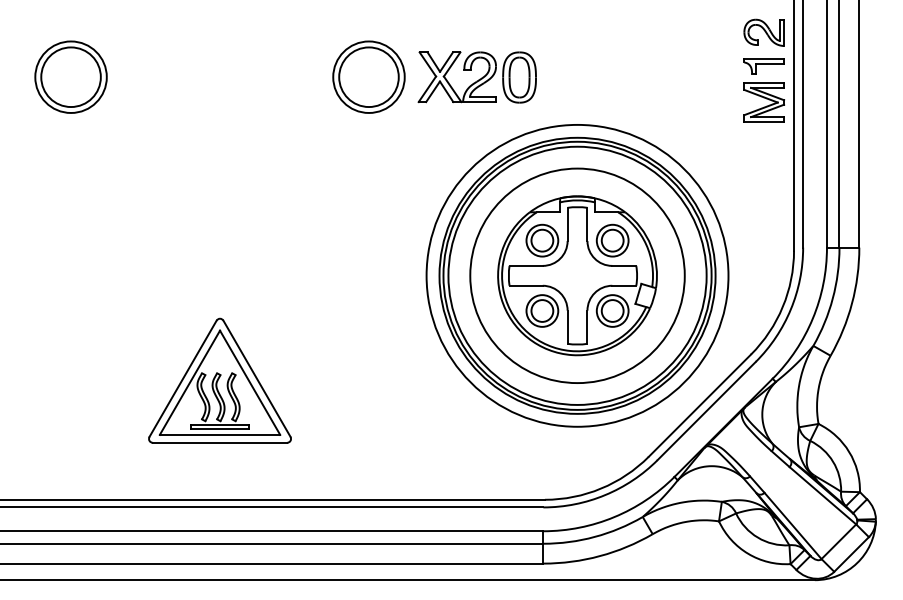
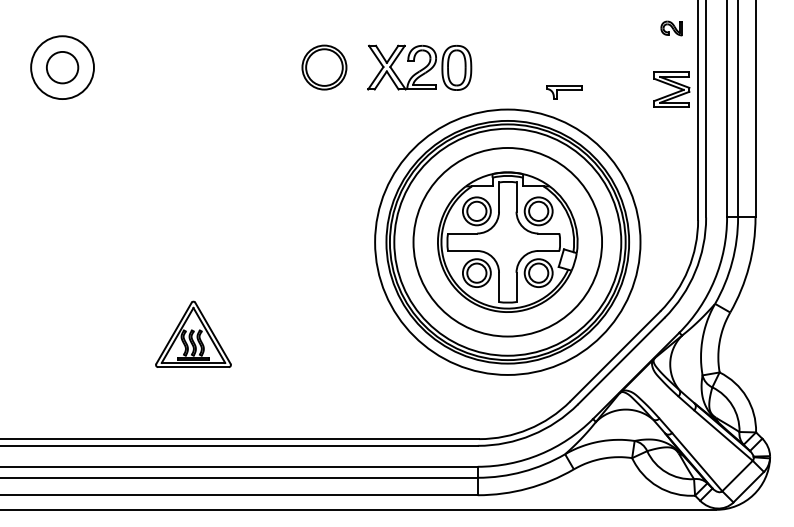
part: (763, 32) -> (671, 28), size x0.6
part: (763, 66) -> (564, 92), moved
part: (368, 76) -> (324, 67), size x0.7
circle: (70, 77) -> (62, 67), size x0.6
part: (219, 380) -> (193, 334), size x0.6

